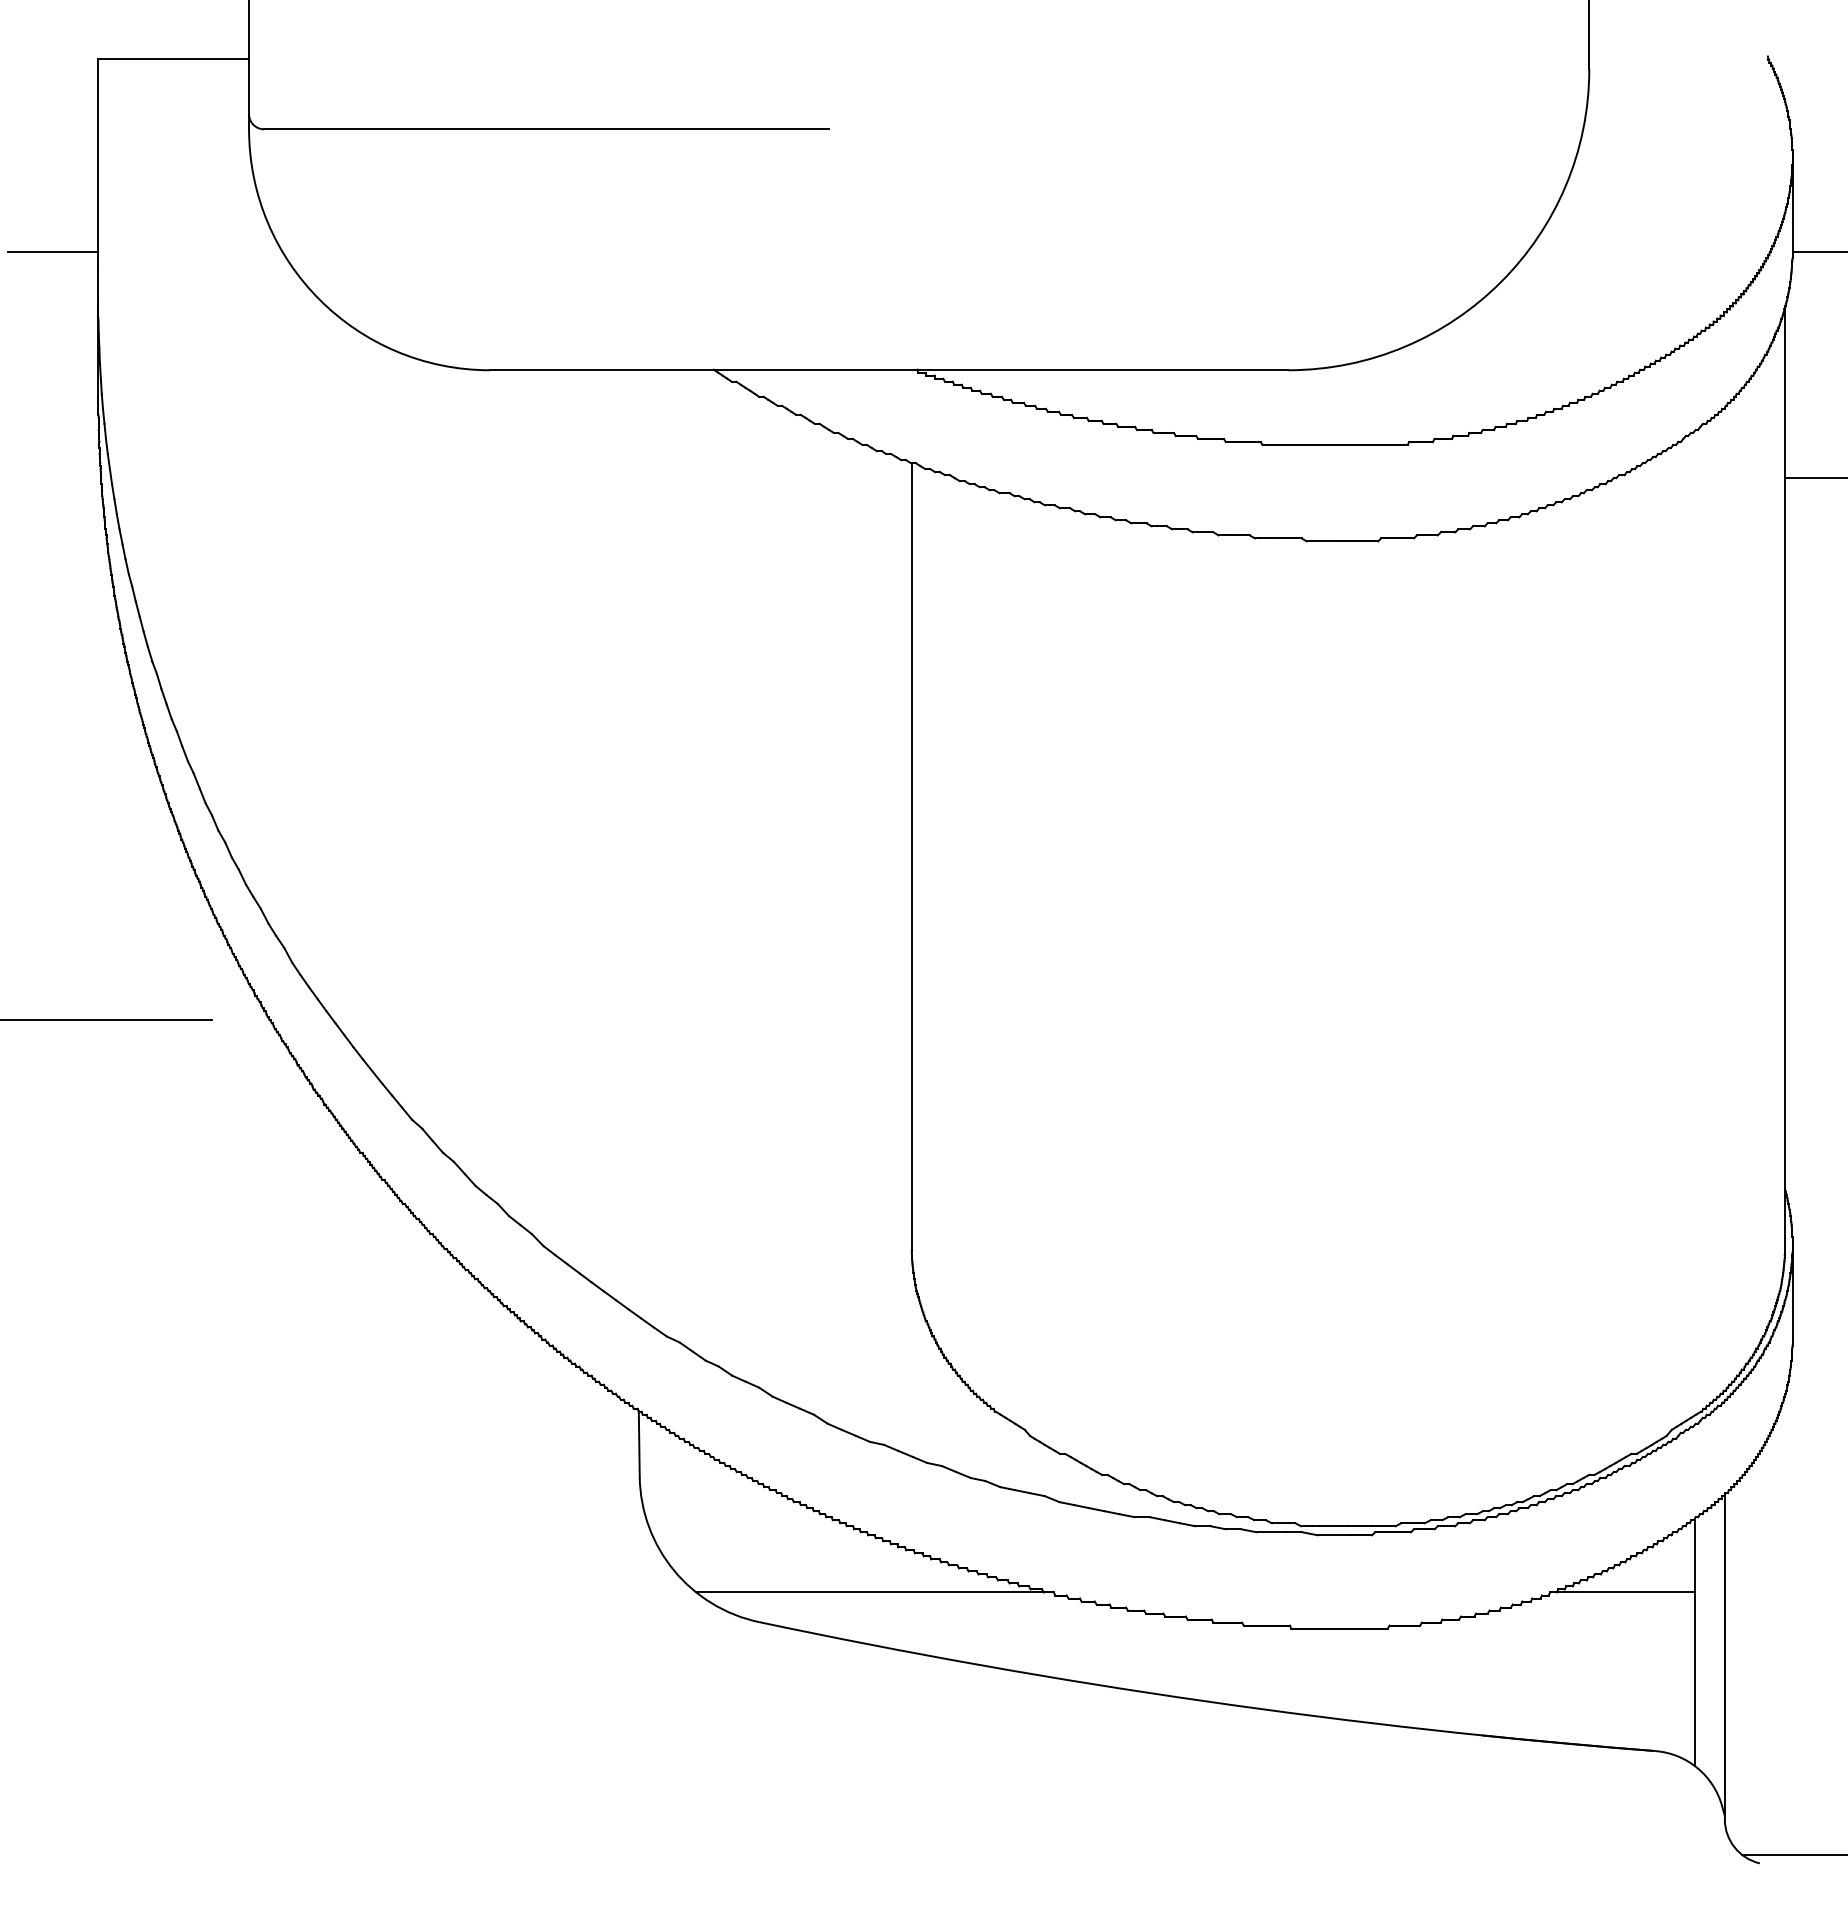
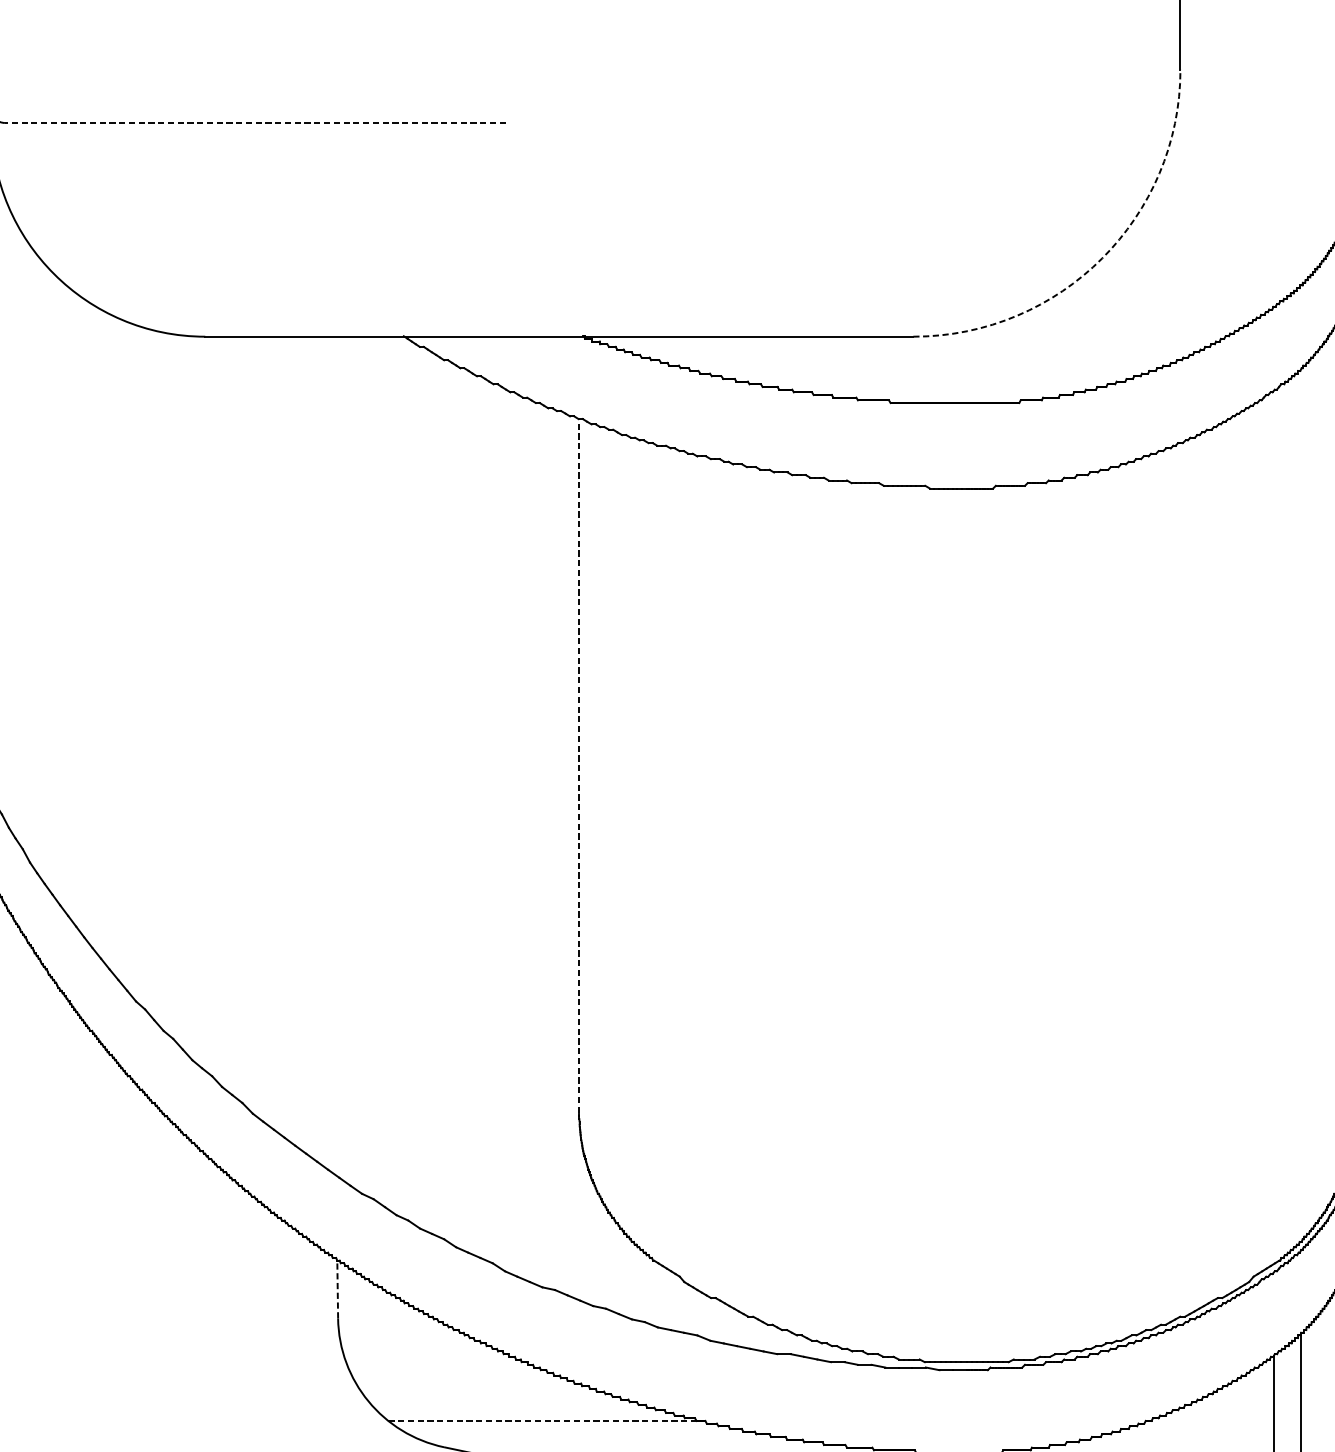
line: (545, 129) -> (254, 123), solid -> dashed
arc: (1501, 282) -> (1102, 258), solid -> dashed
line: (911, 853) -> (579, 765), solid -> dashed
line: (639, 1443) -> (337, 1288), solid -> dashed
line: (872, 1592) -> (544, 1420), solid -> dashed
line: (1623, 1592) -> (1210, 1420), removed

